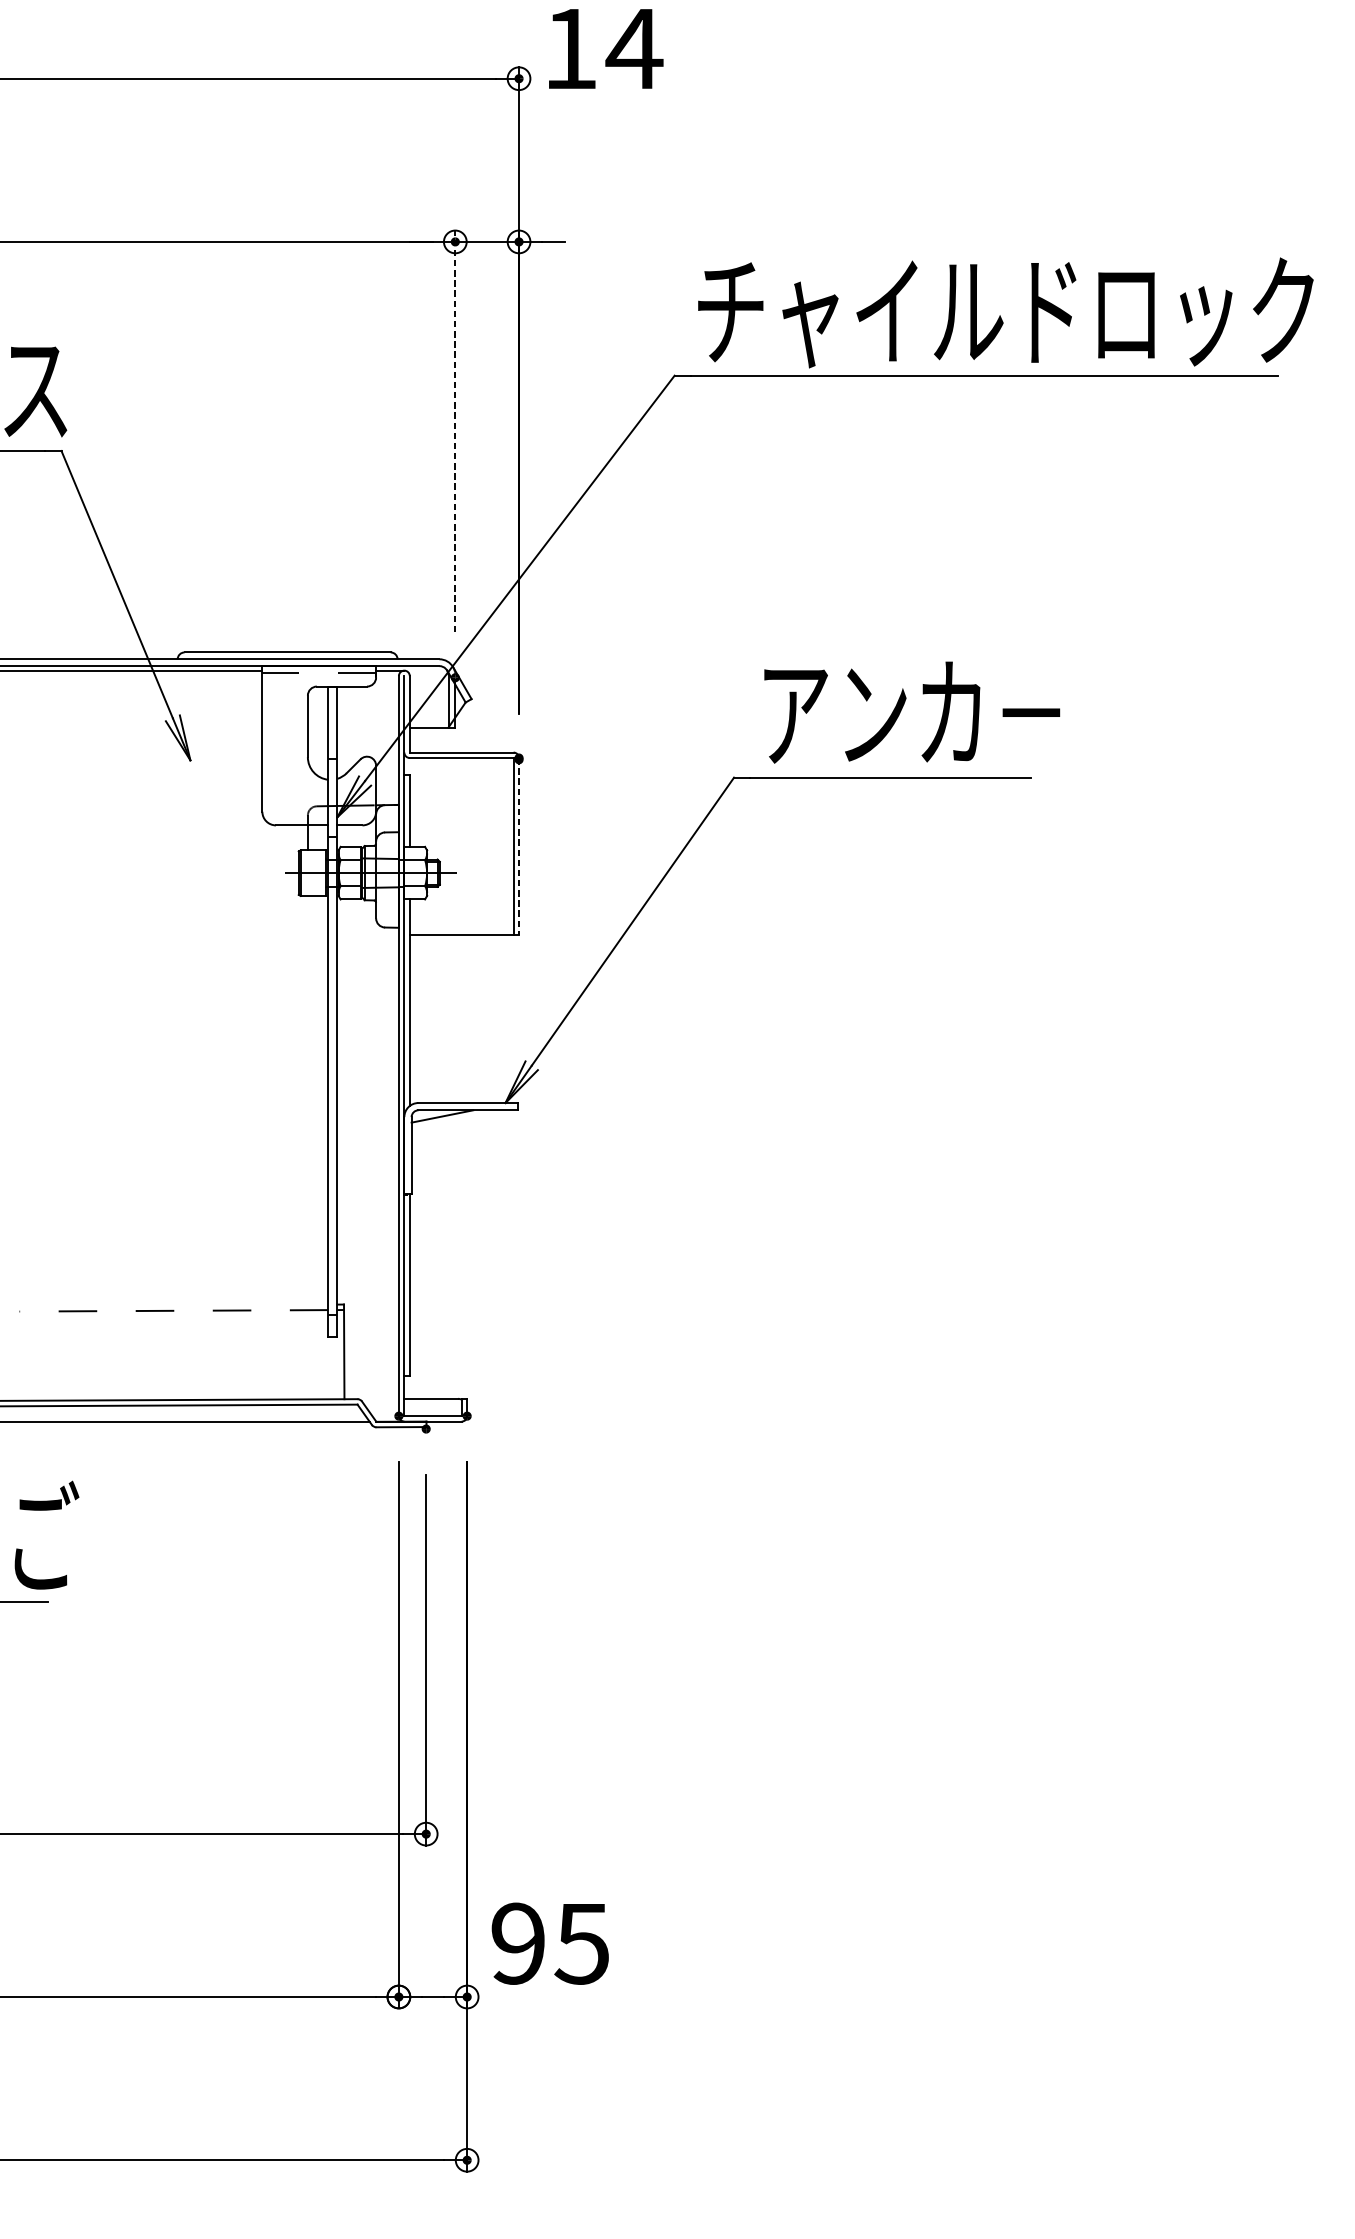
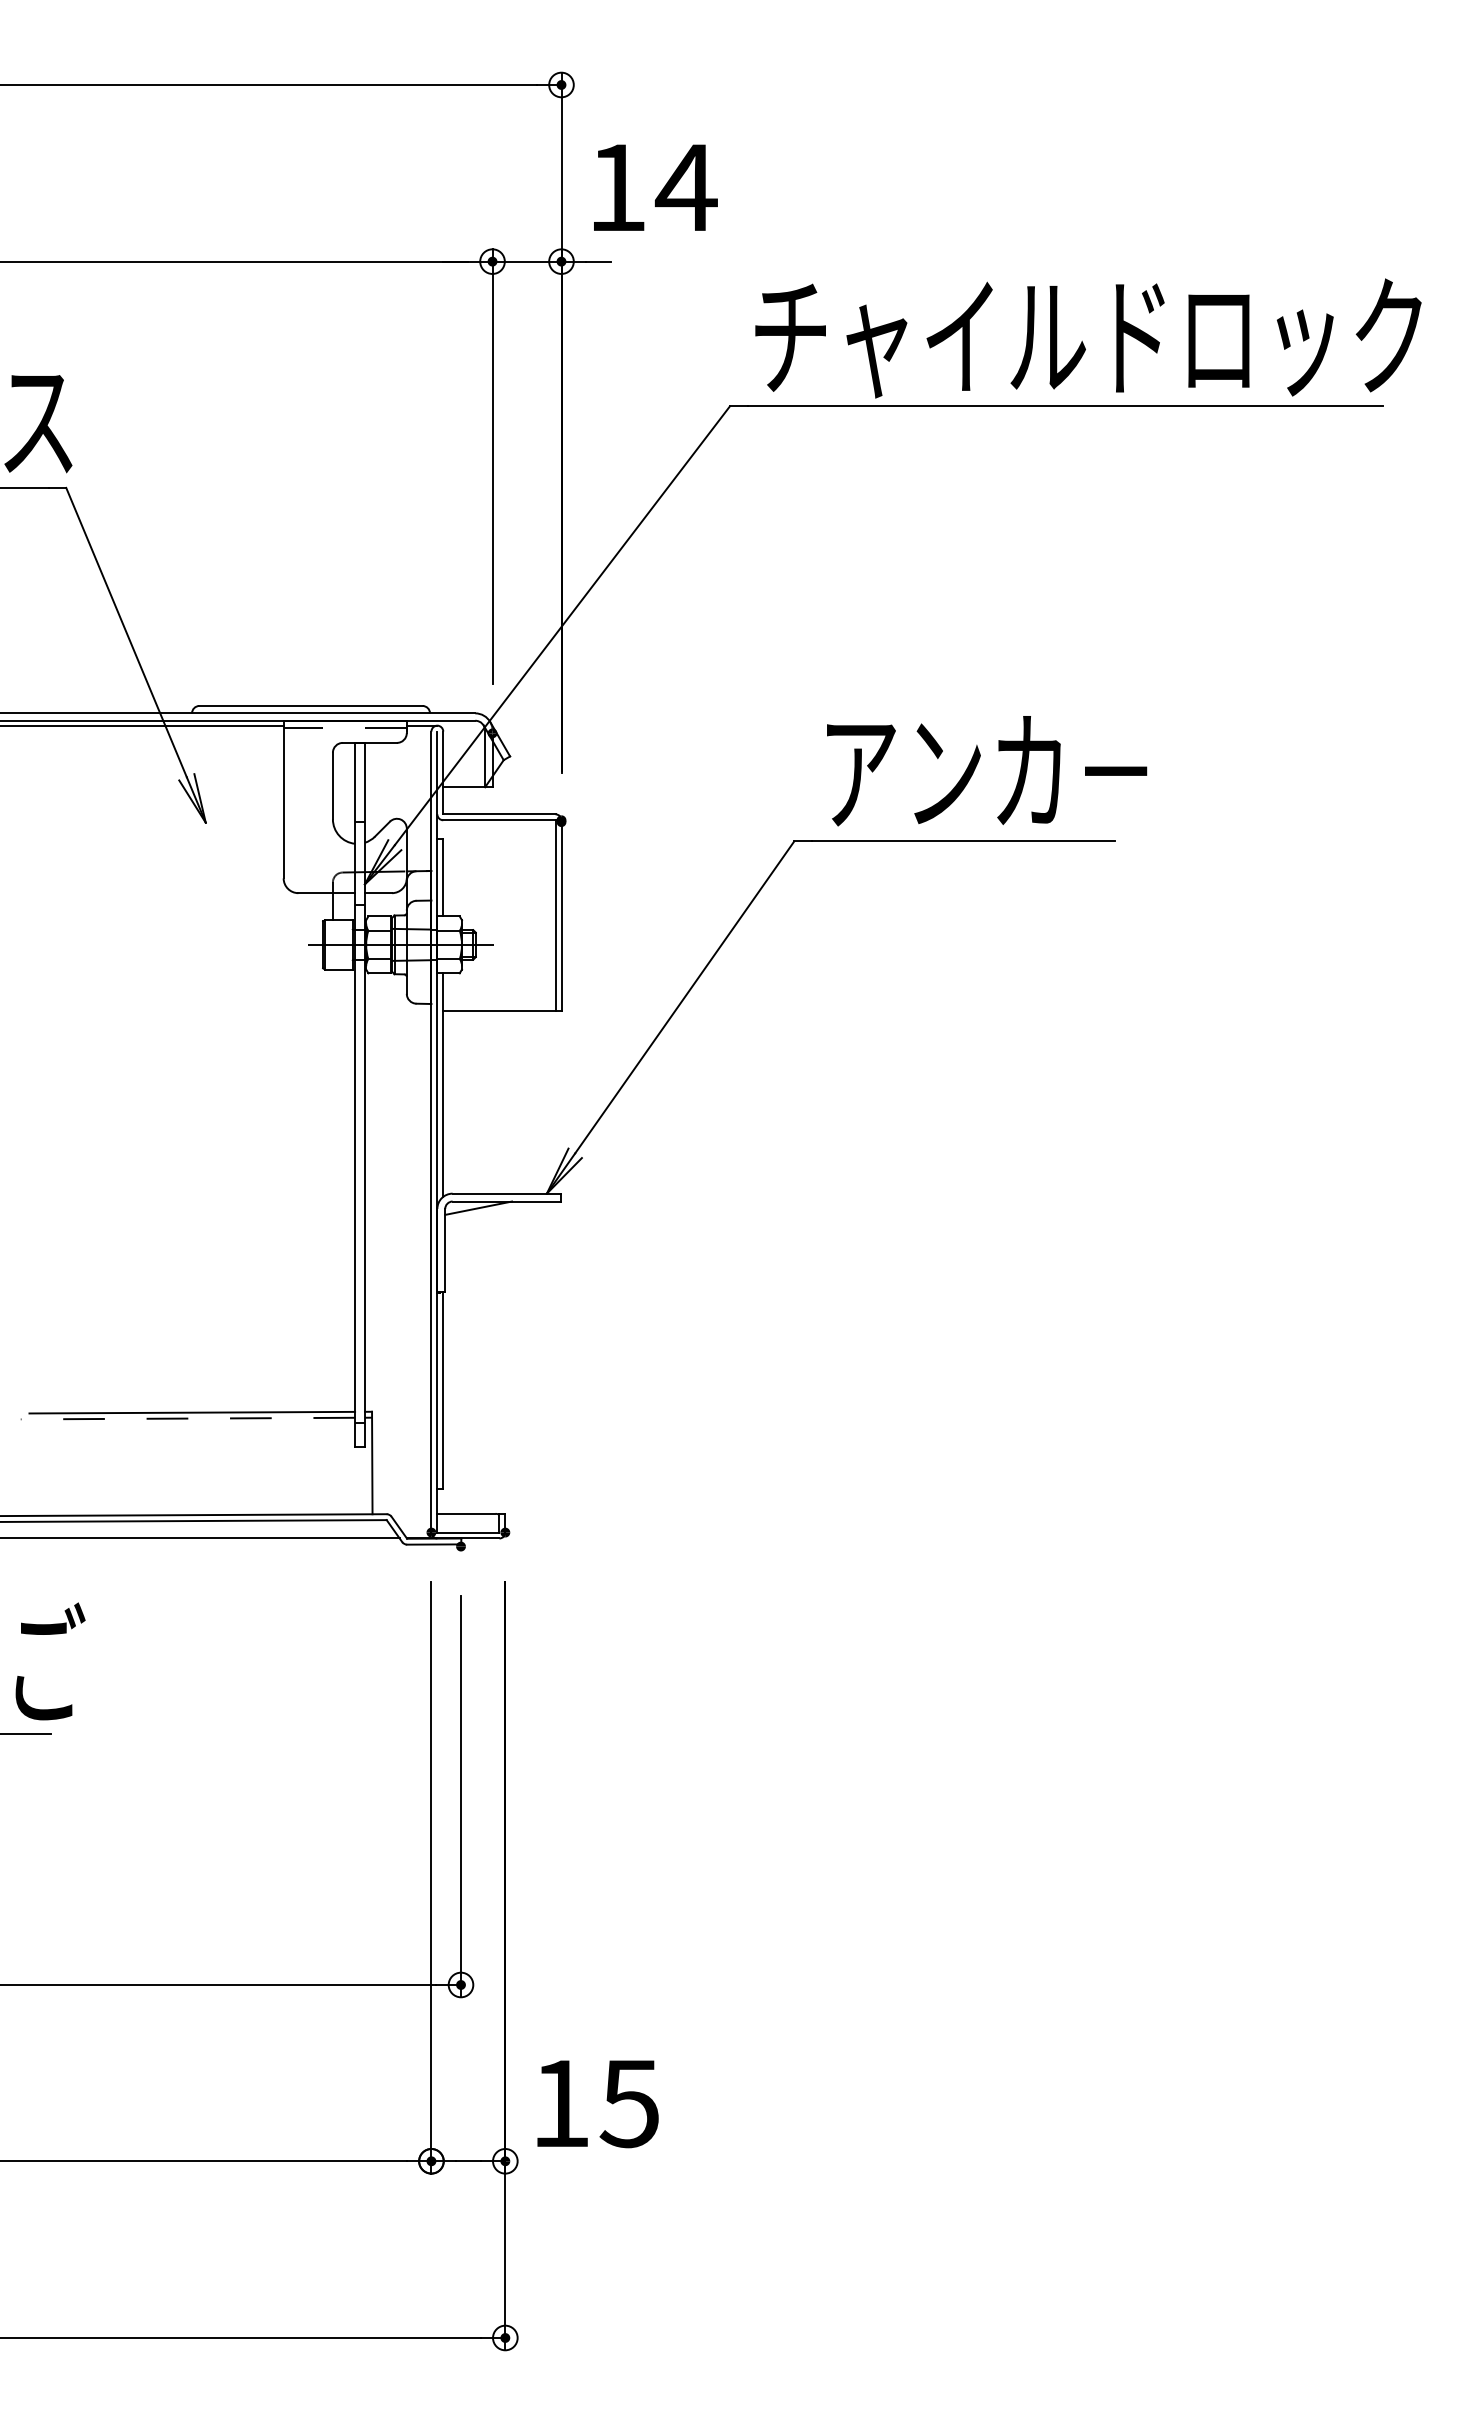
text: (605, 48) -> (655, 187), moved
line: (455, 431) -> (492, 466), dashed -> solid
line: (519, 846) -> (561, 915), dashed -> solid
line: (178, 1305) -> (192, 1412), added
text: (518, 1943) -> (560, 2103), 95 -> 15

